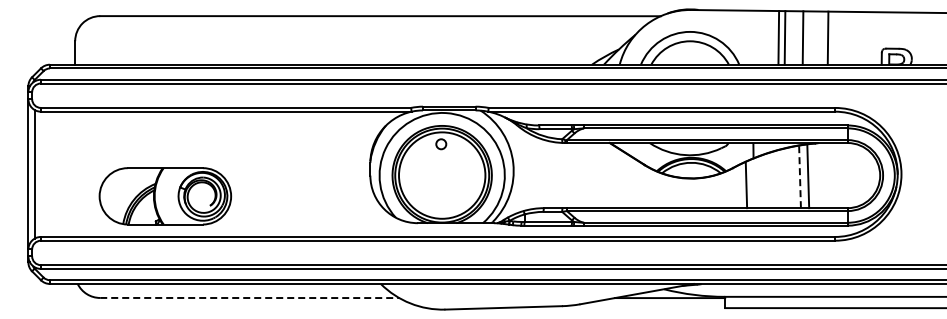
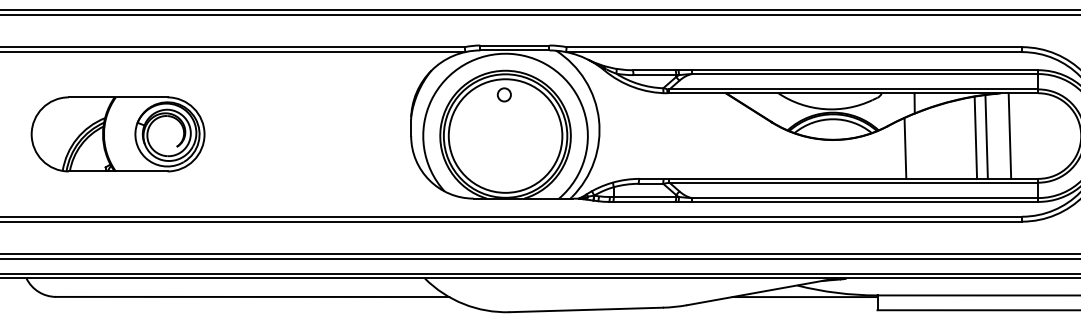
line: (825, 175) -> (1009, 135), added
line: (800, 176) -> (976, 137), dashed -> solid
part: (165, 196) -> (118, 134), moved
line: (249, 298) -> (252, 297), dashed -> solid

